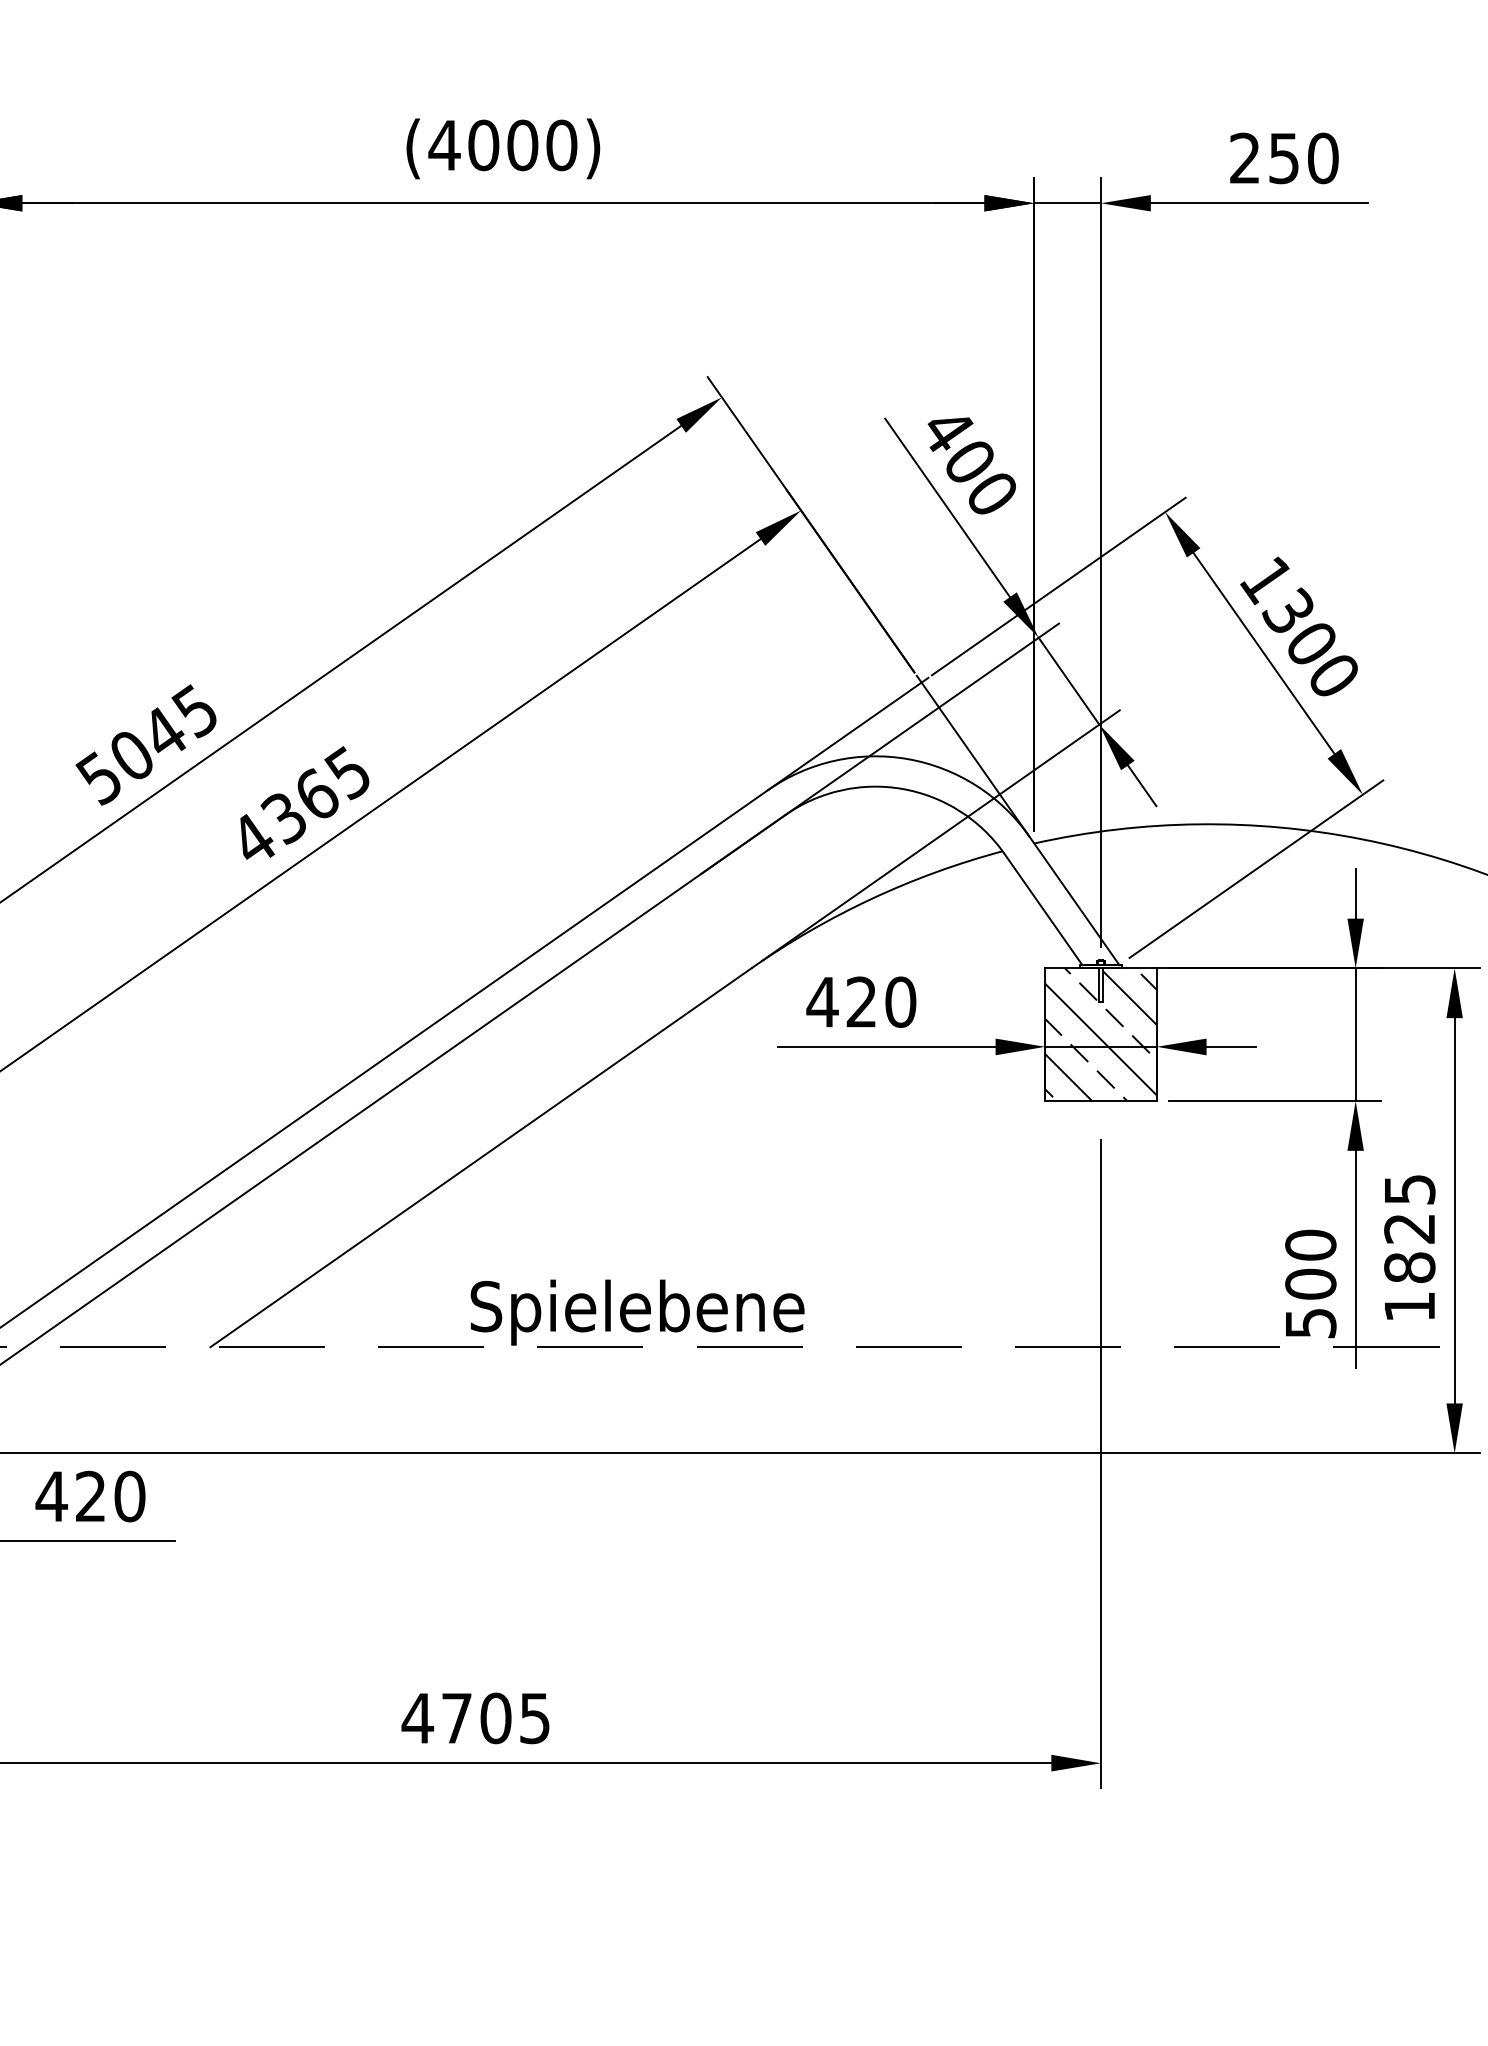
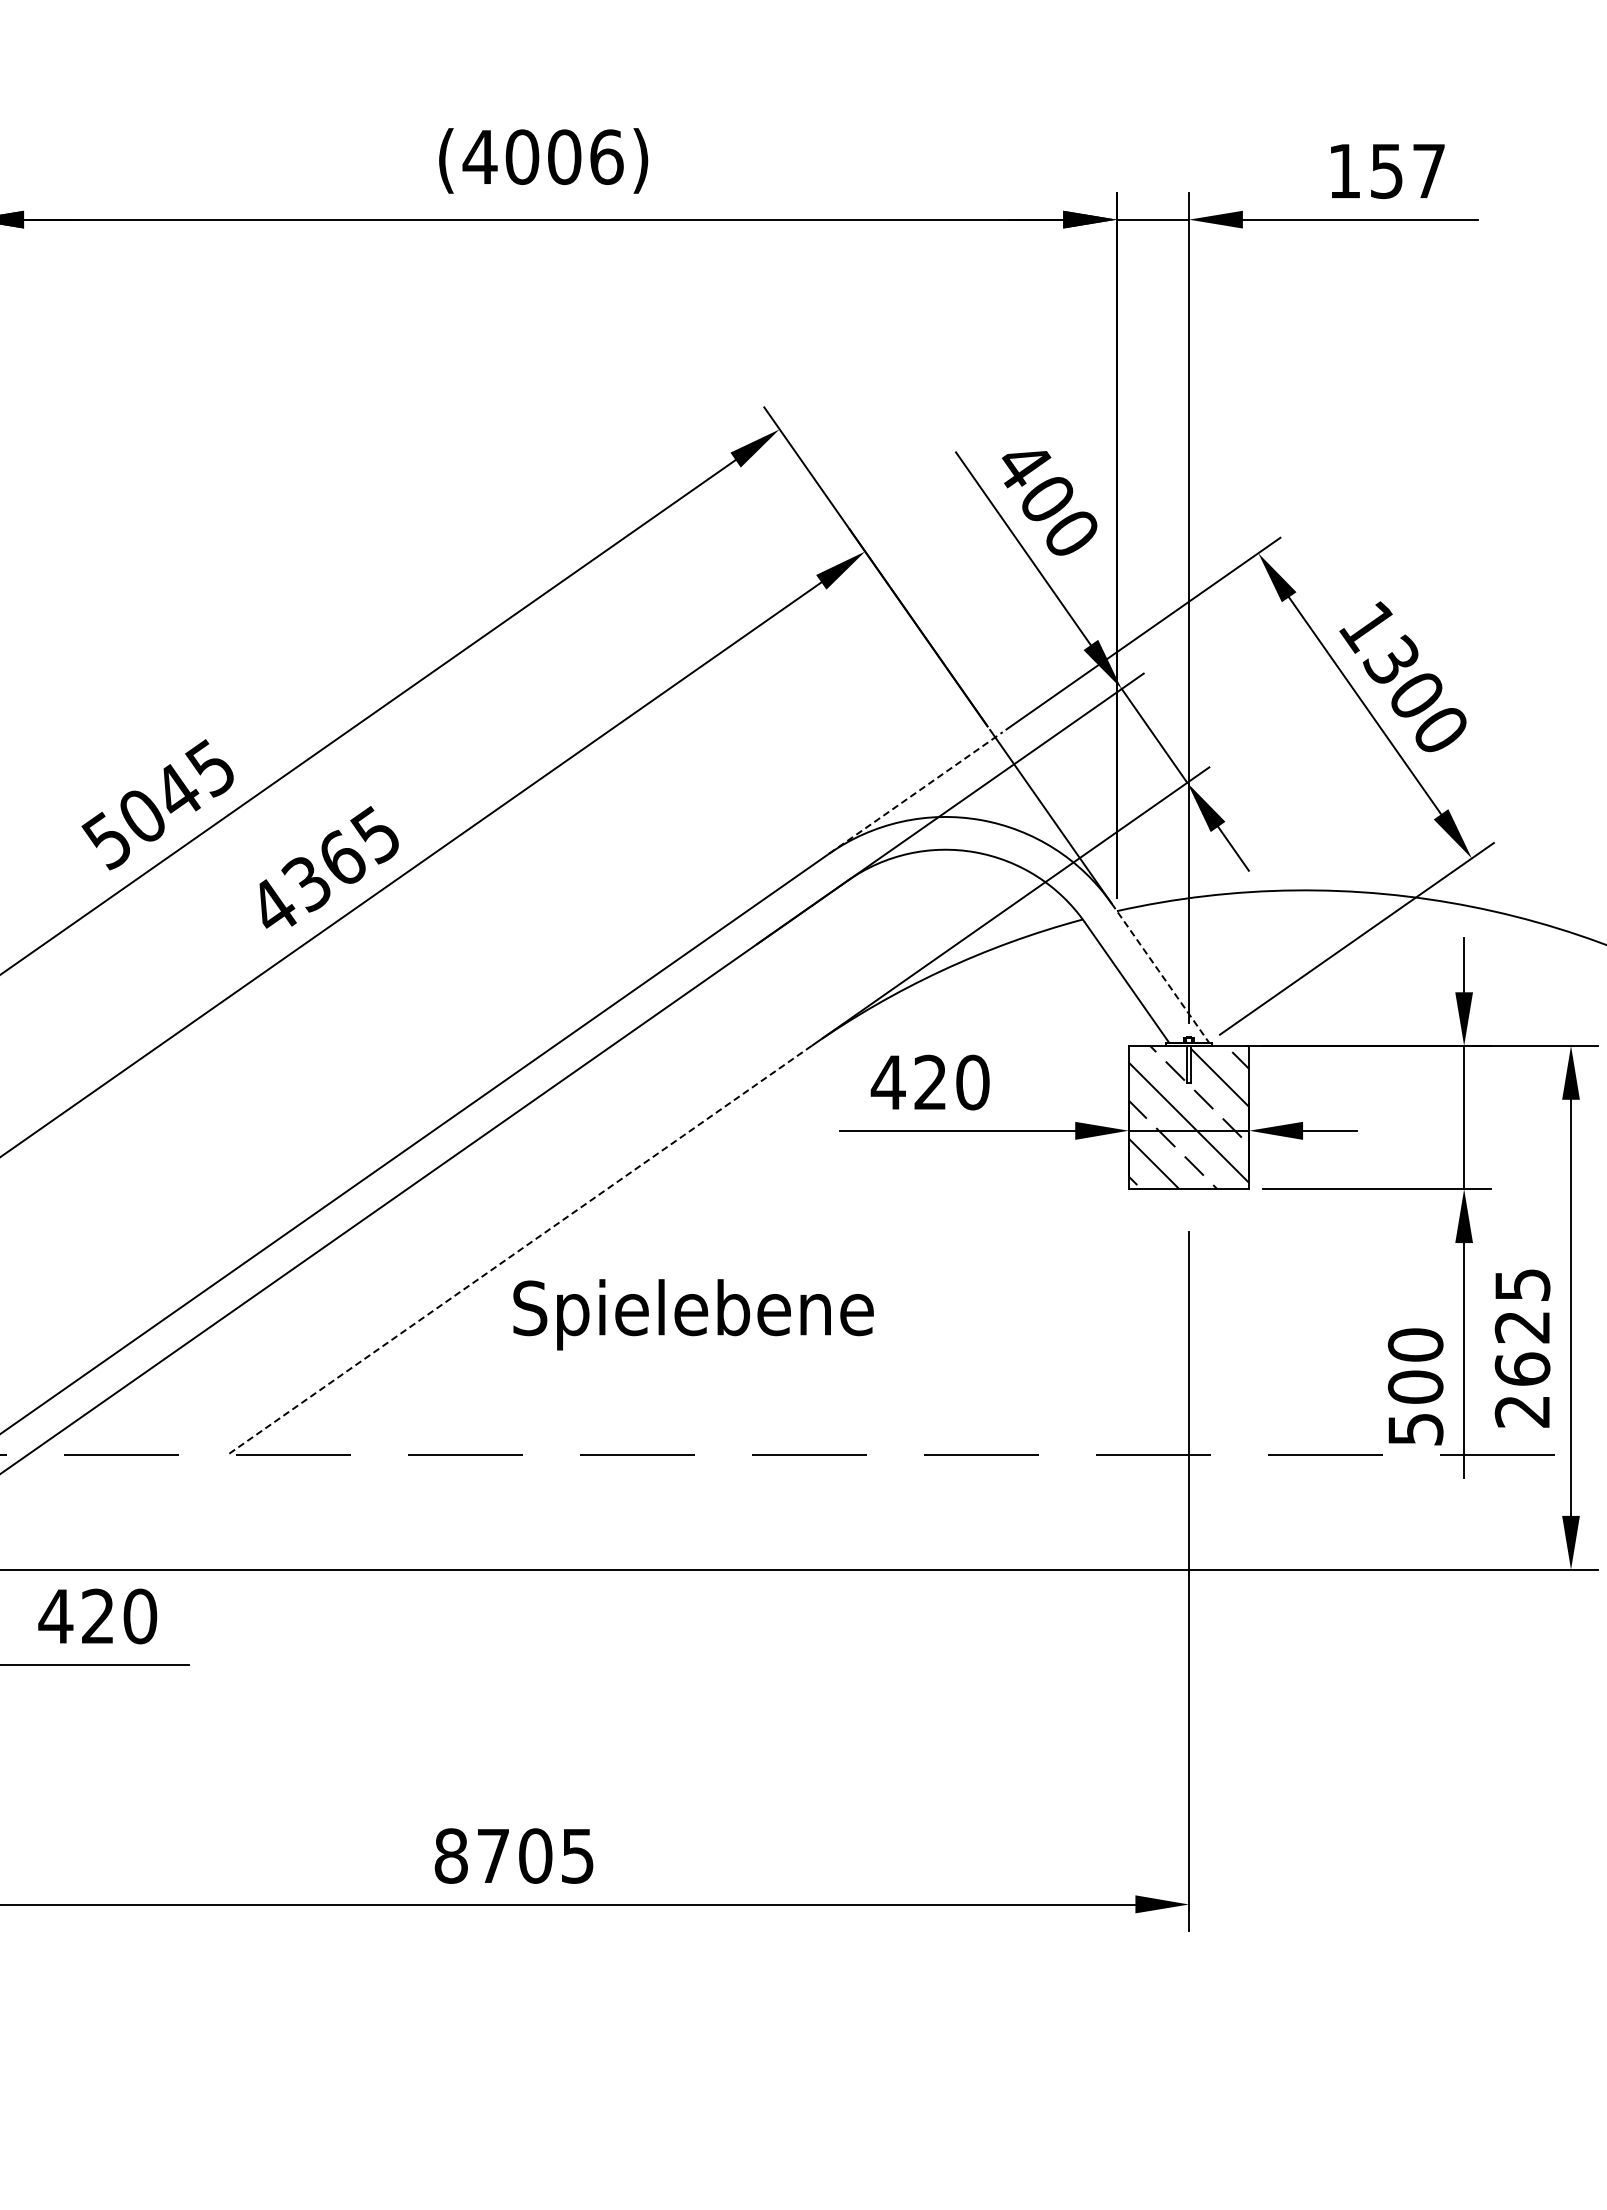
text: (561, 144) -> (606, 156), 4000 -> 4006
text: (1283, 158) -> (1386, 171), 250 -> 157
line: (848, 733) -> (916, 792), solid -> dashed
line: (1074, 900) -> (1160, 972), solid -> dashed
line: (481, 1157) -> (519, 1250), solid -> dashed
text: (1409, 1286) -> (1522, 1389), 1825 -> 2625
text: (637, 1312) -> (693, 1314), moved
text: (417, 1717) -> (450, 1855), 4705 -> 8705

